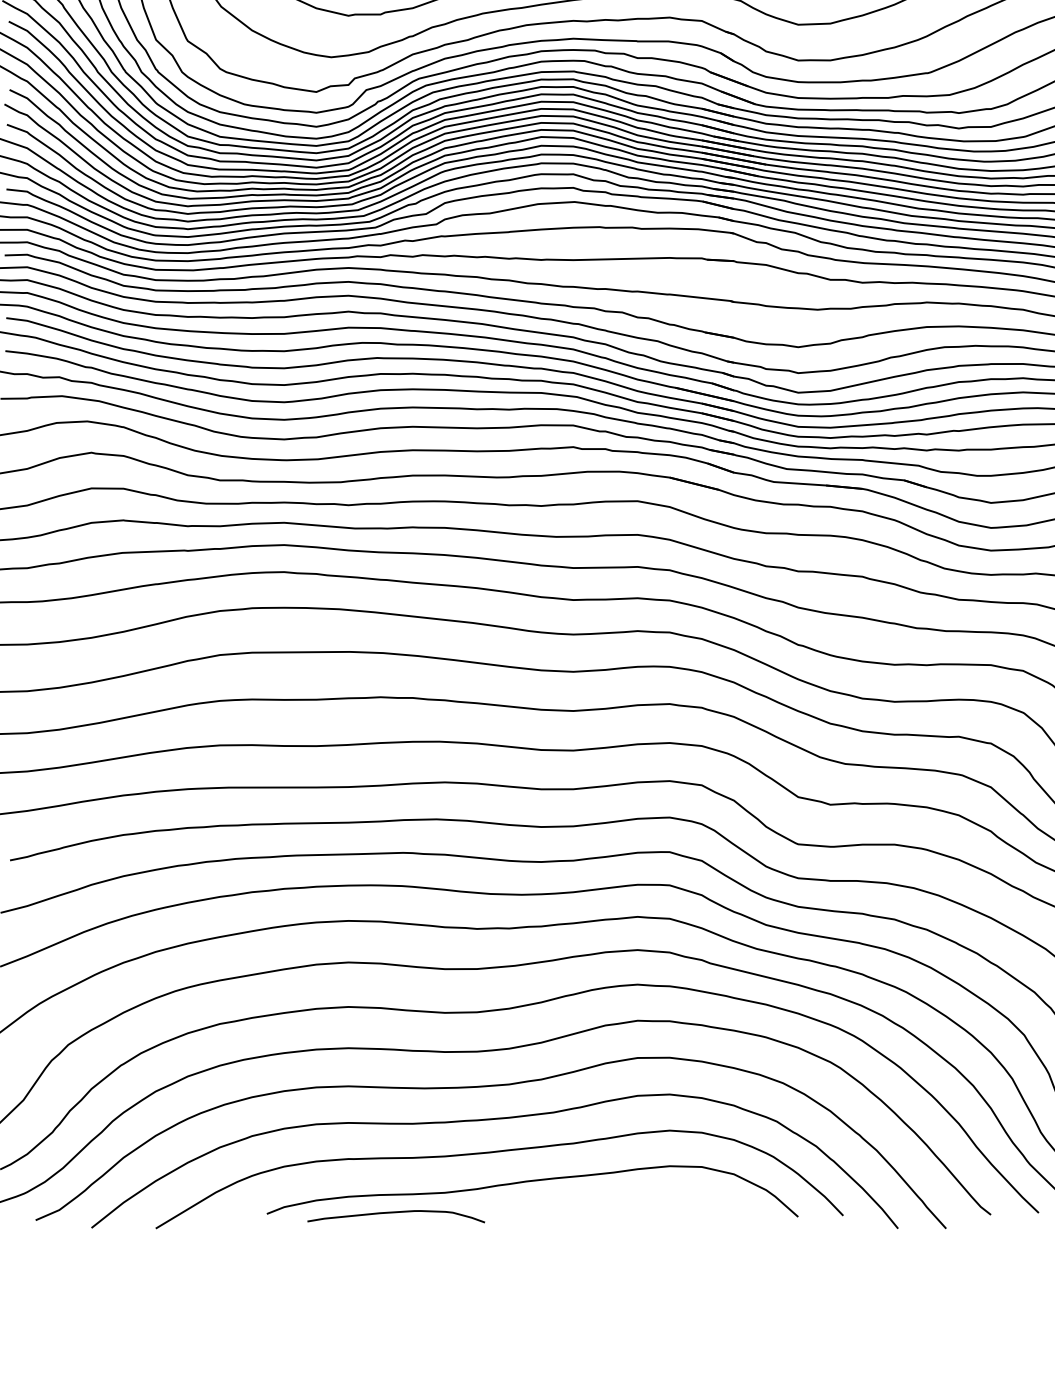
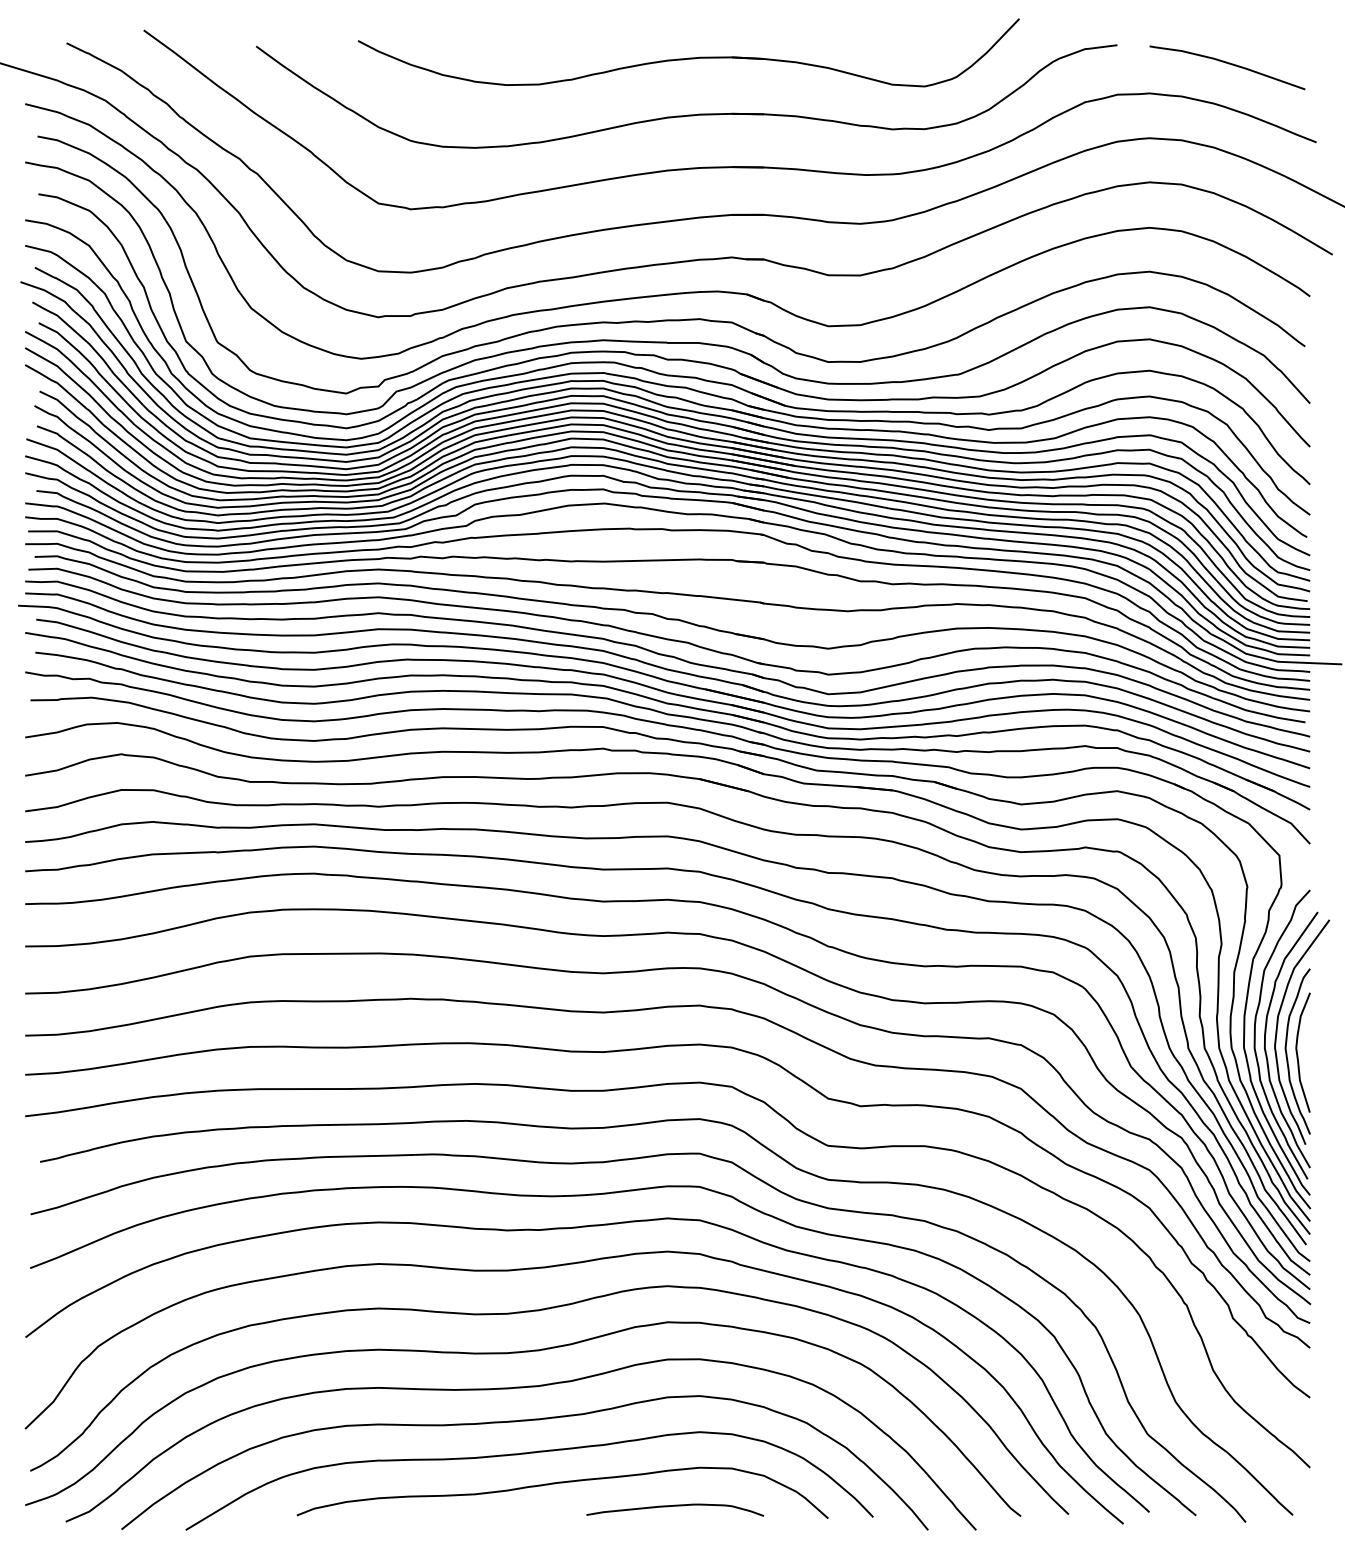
curve: (396, 1212) -> (675, 1506), moved

